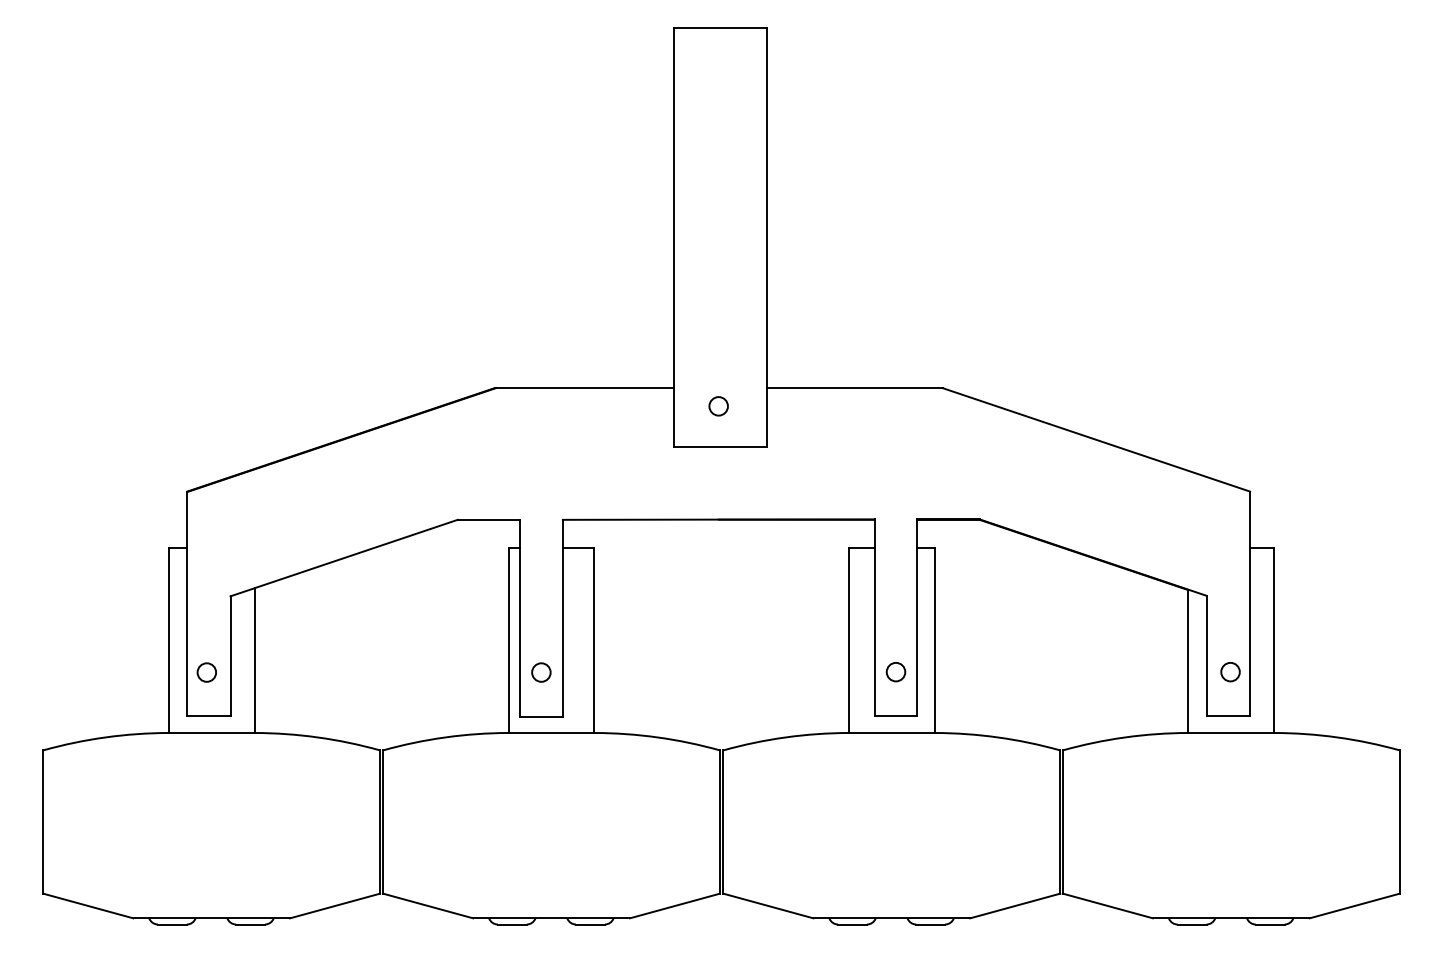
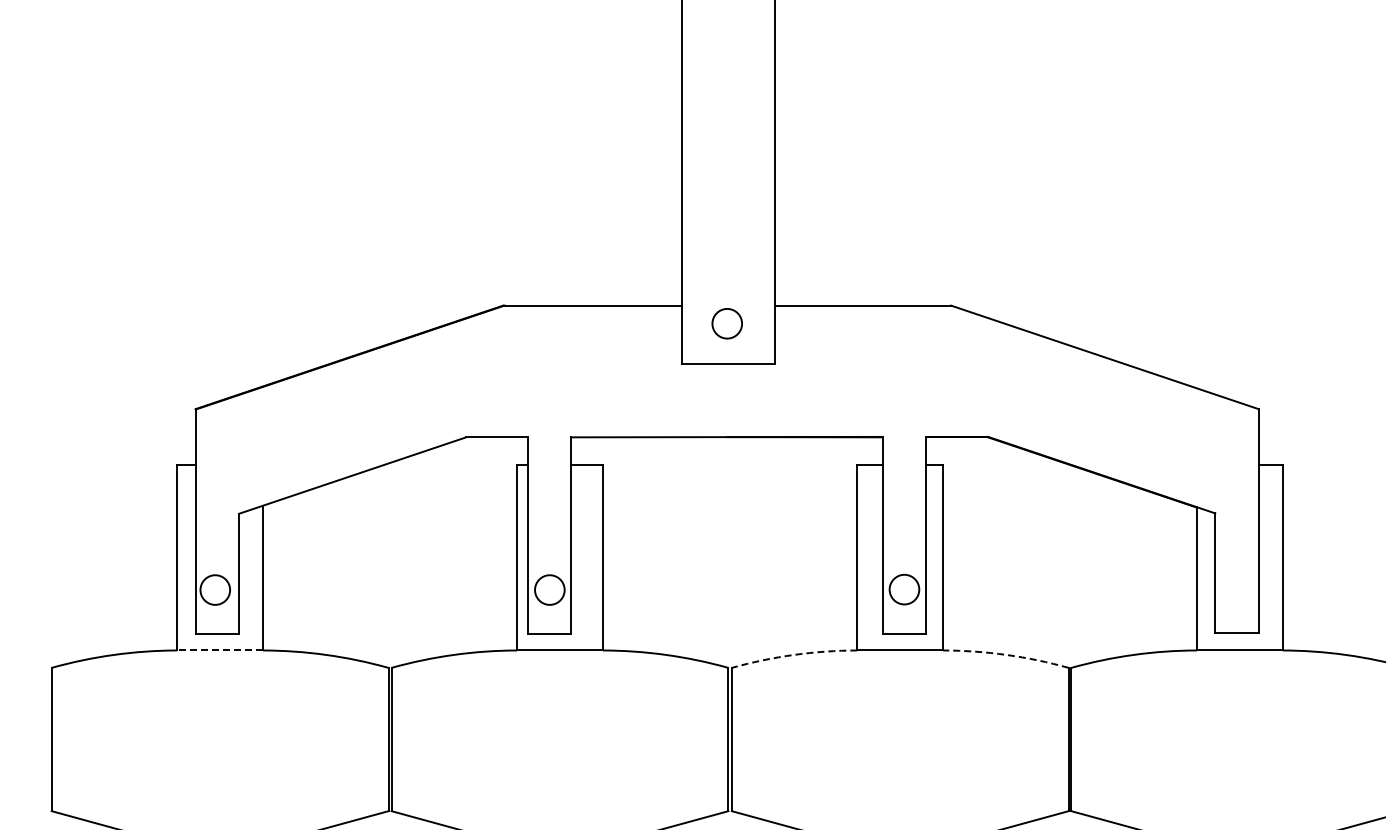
circle: (718, 406) -> (726, 324), size x1.6
circle: (895, 671) -> (903, 589), size x1.6
circle: (206, 672) -> (214, 590), size x1.6
circle: (541, 672) -> (549, 590), size x1.6
circle: (1230, 672) -> (1238, 590), removed
line: (211, 732) -> (219, 650), solid -> dashed
arc: (785, 737) -> (793, 655), solid -> dashed
arc: (998, 737) -> (1006, 655), solid -> dashed

